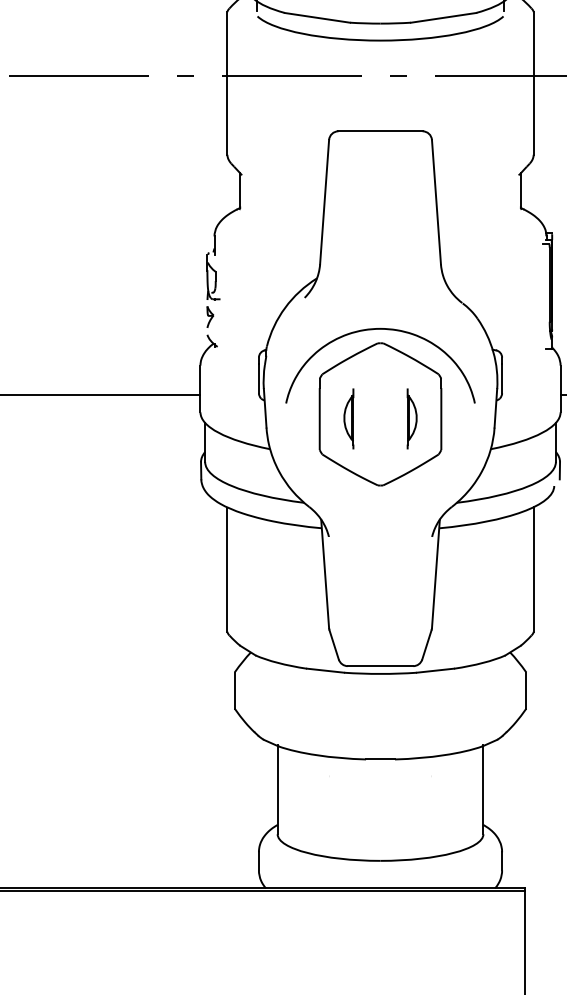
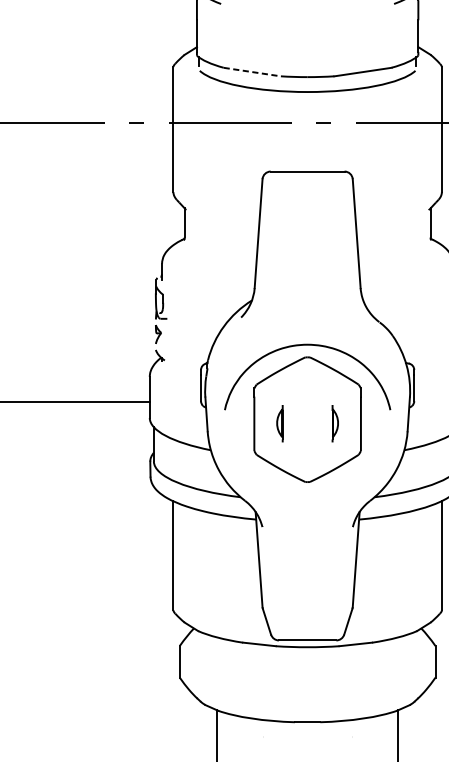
line: (317, 17) -> (252, 71), solid -> dashed
part: (348, 418) -> (279, 423), size x0.7
part: (411, 418) -> (334, 423), size x0.7

